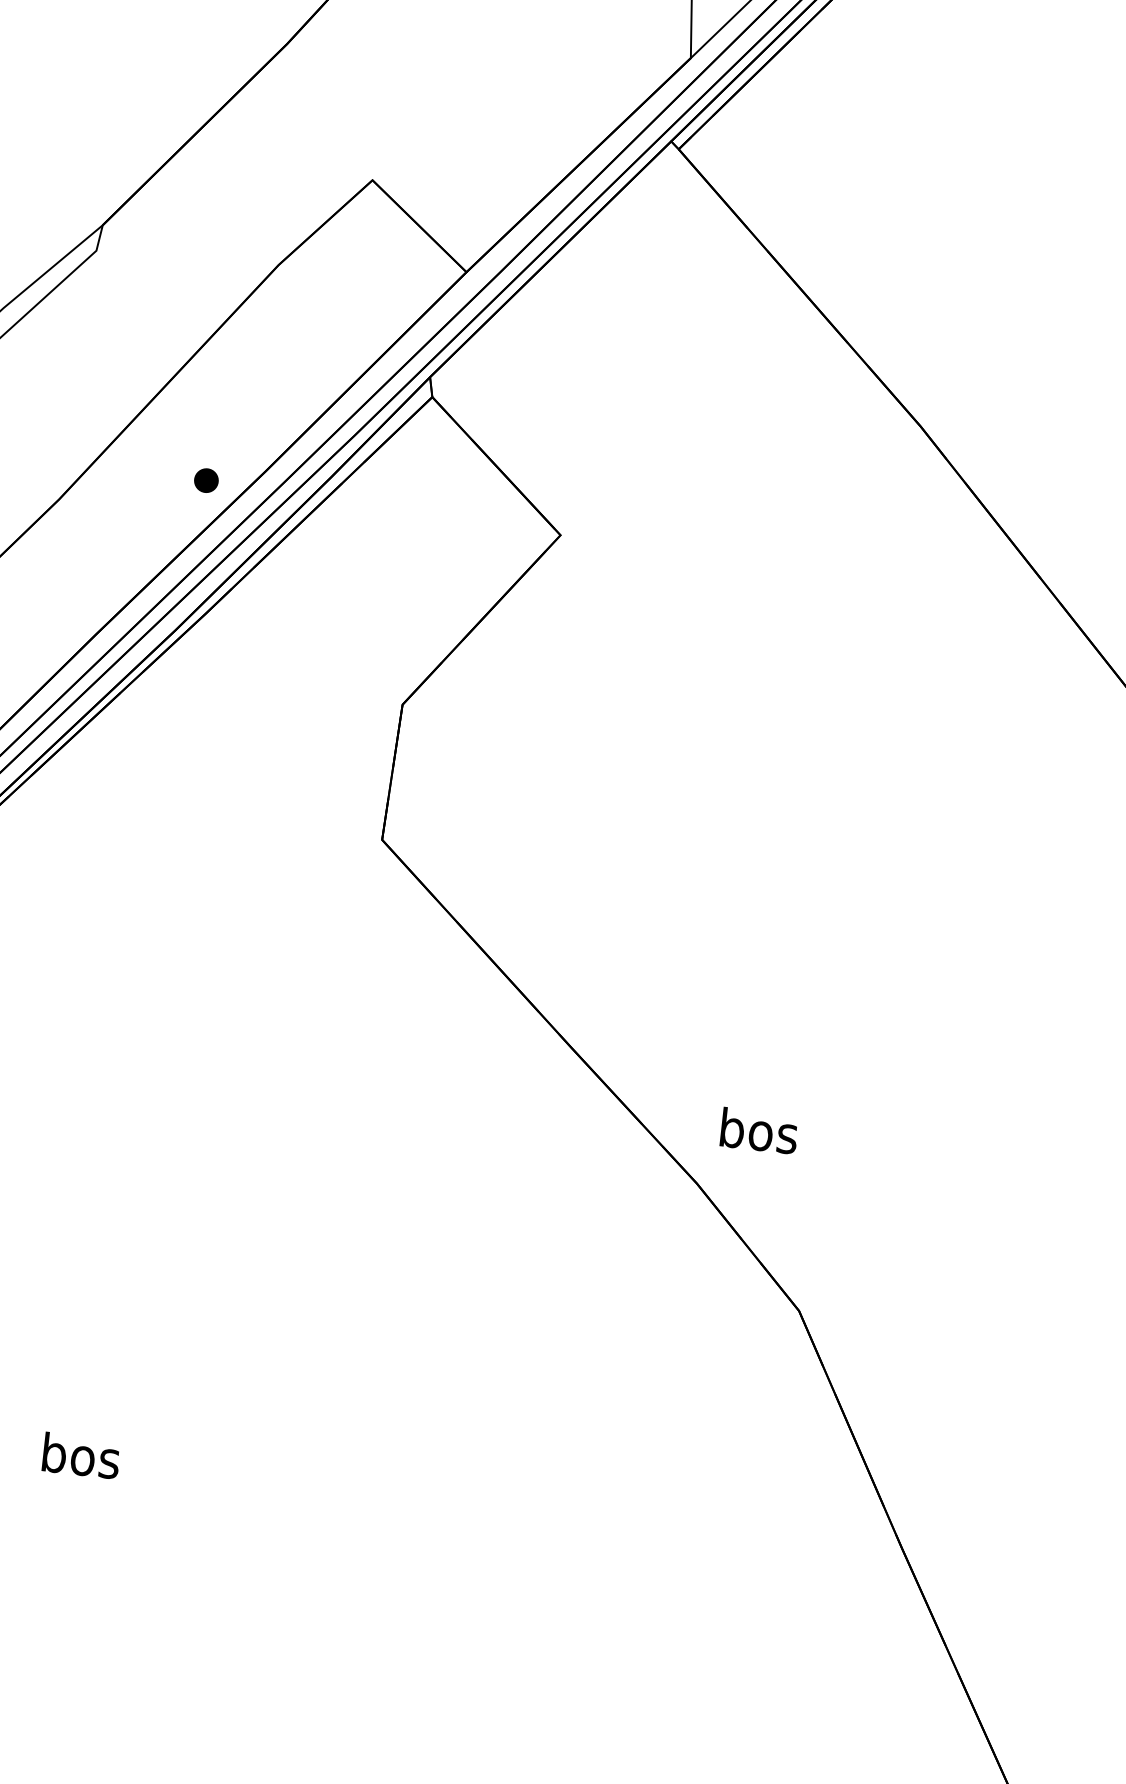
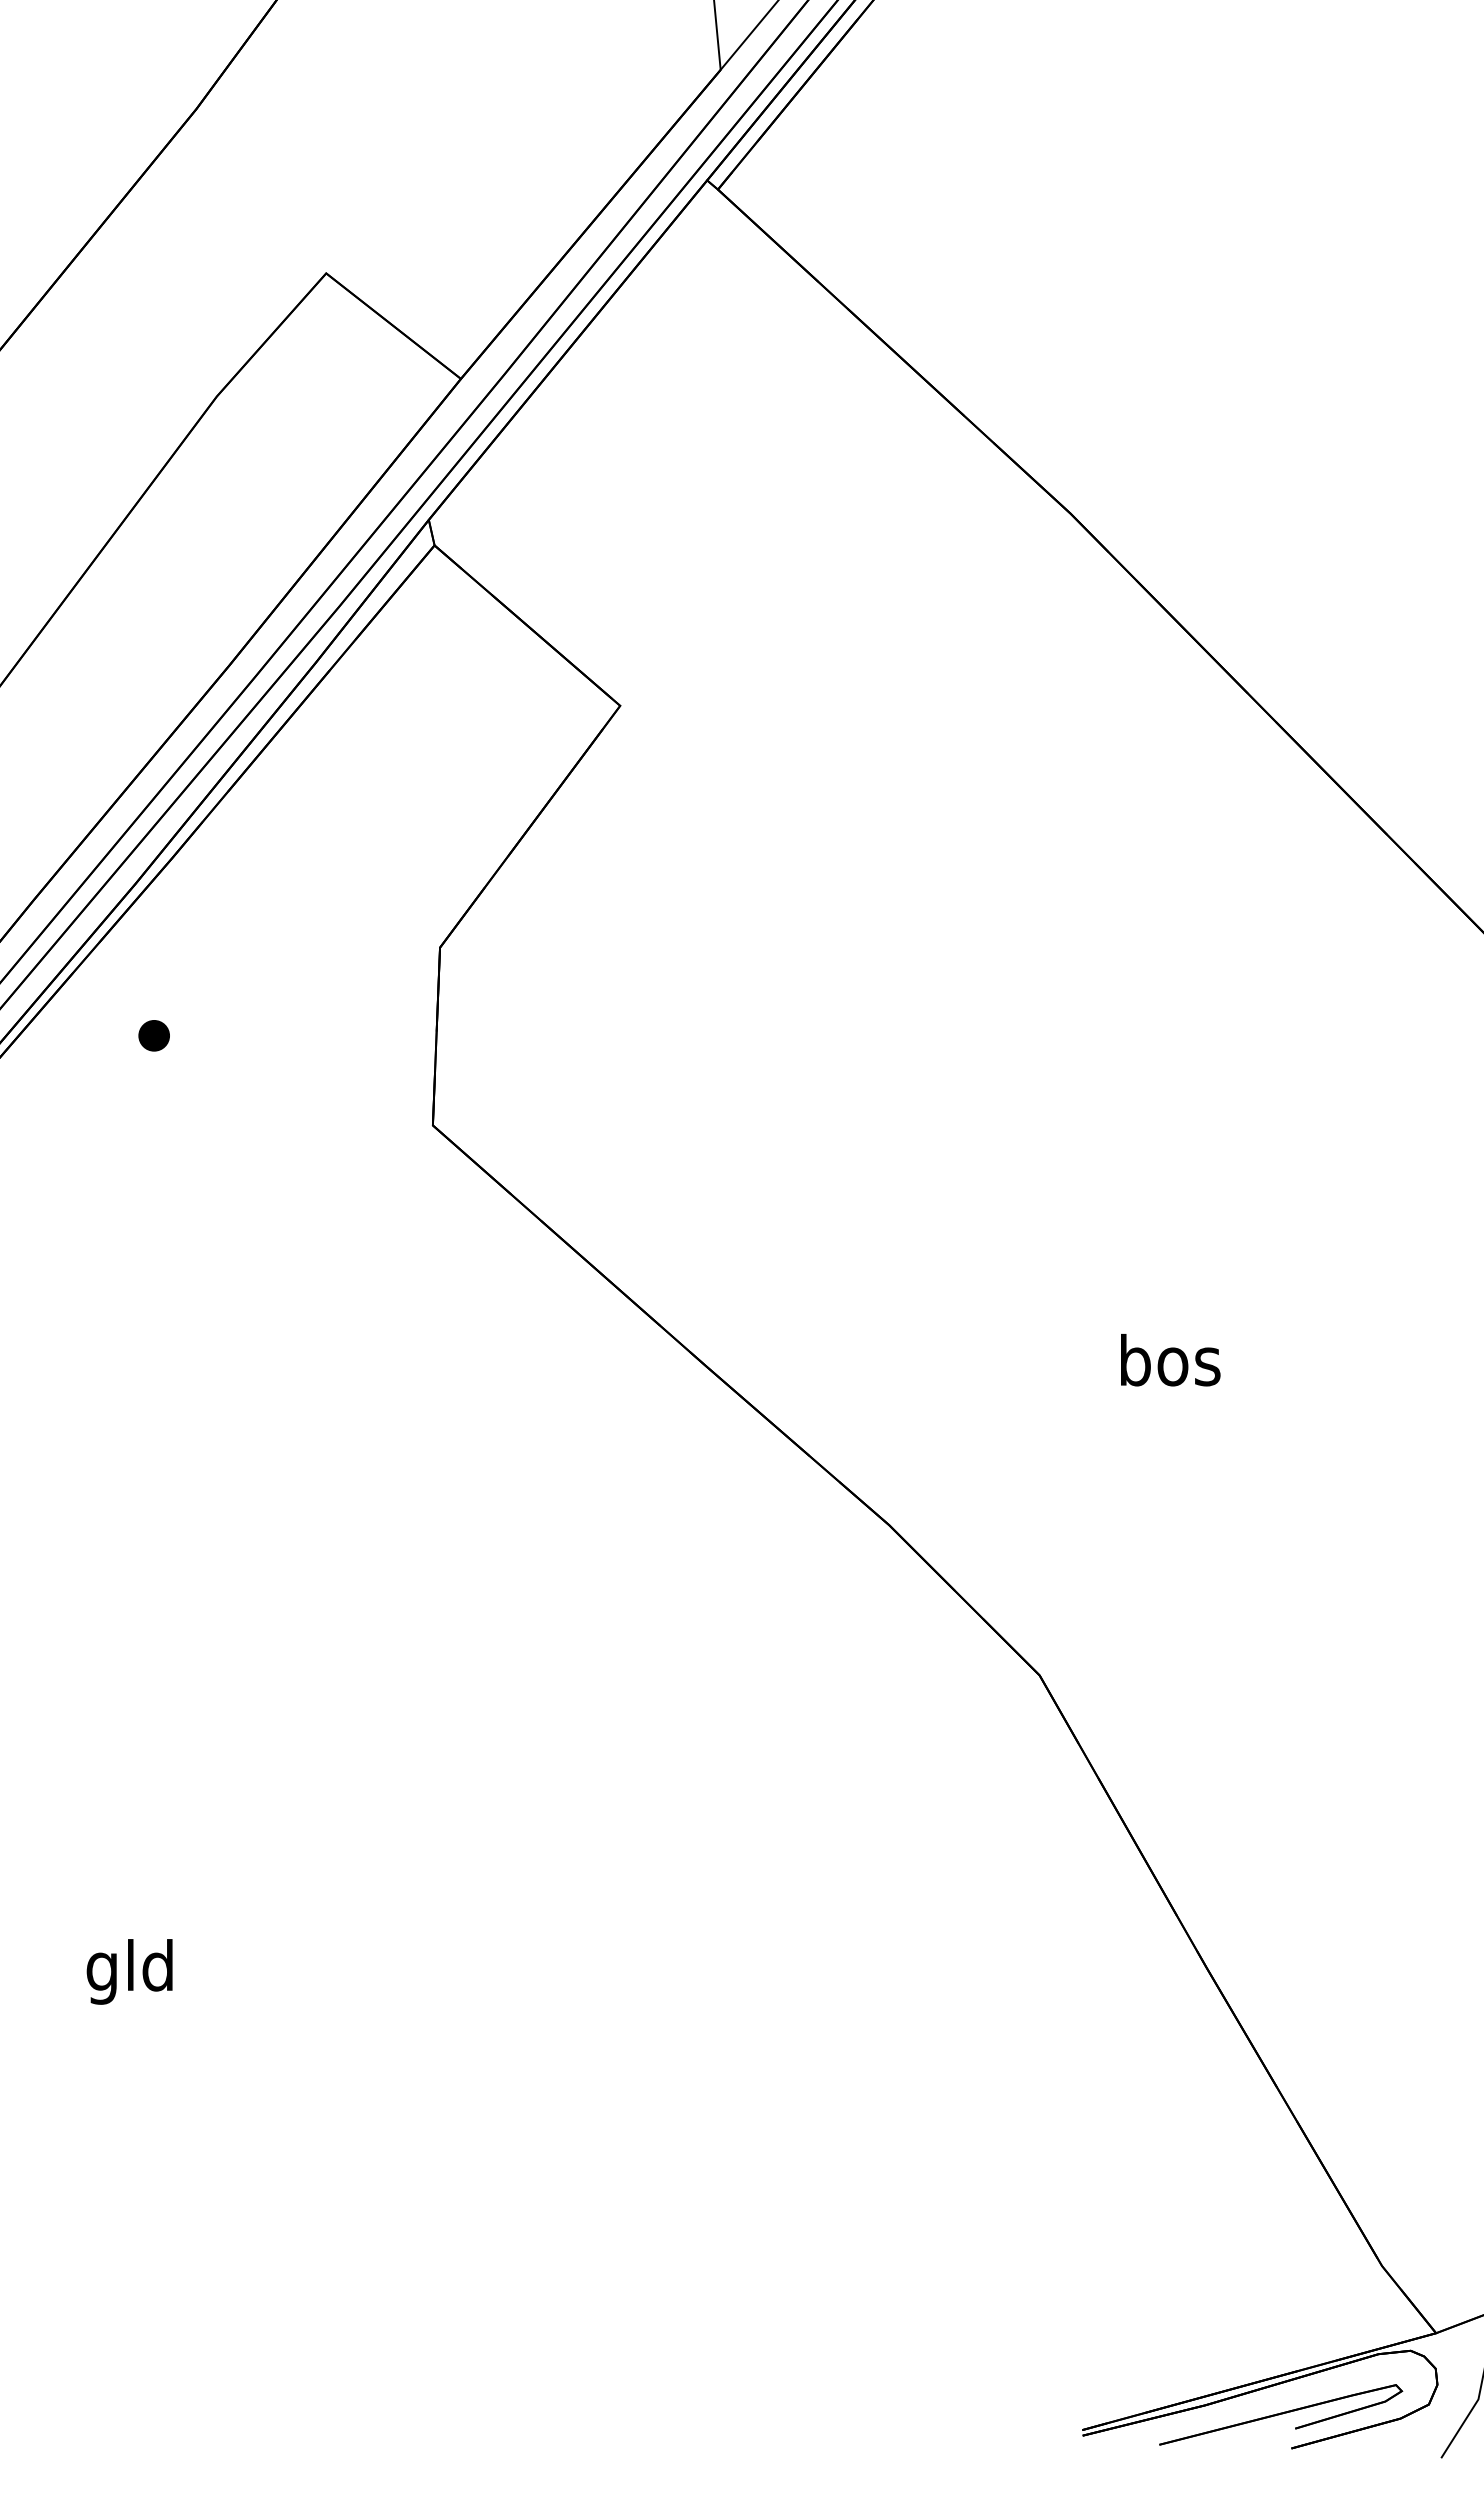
part: (205, 480) -> (153, 1035), moved
text: (759, 1131) -> (1170, 1360), moved
text: (80, 1460) -> (131, 1971), bos -> gld

